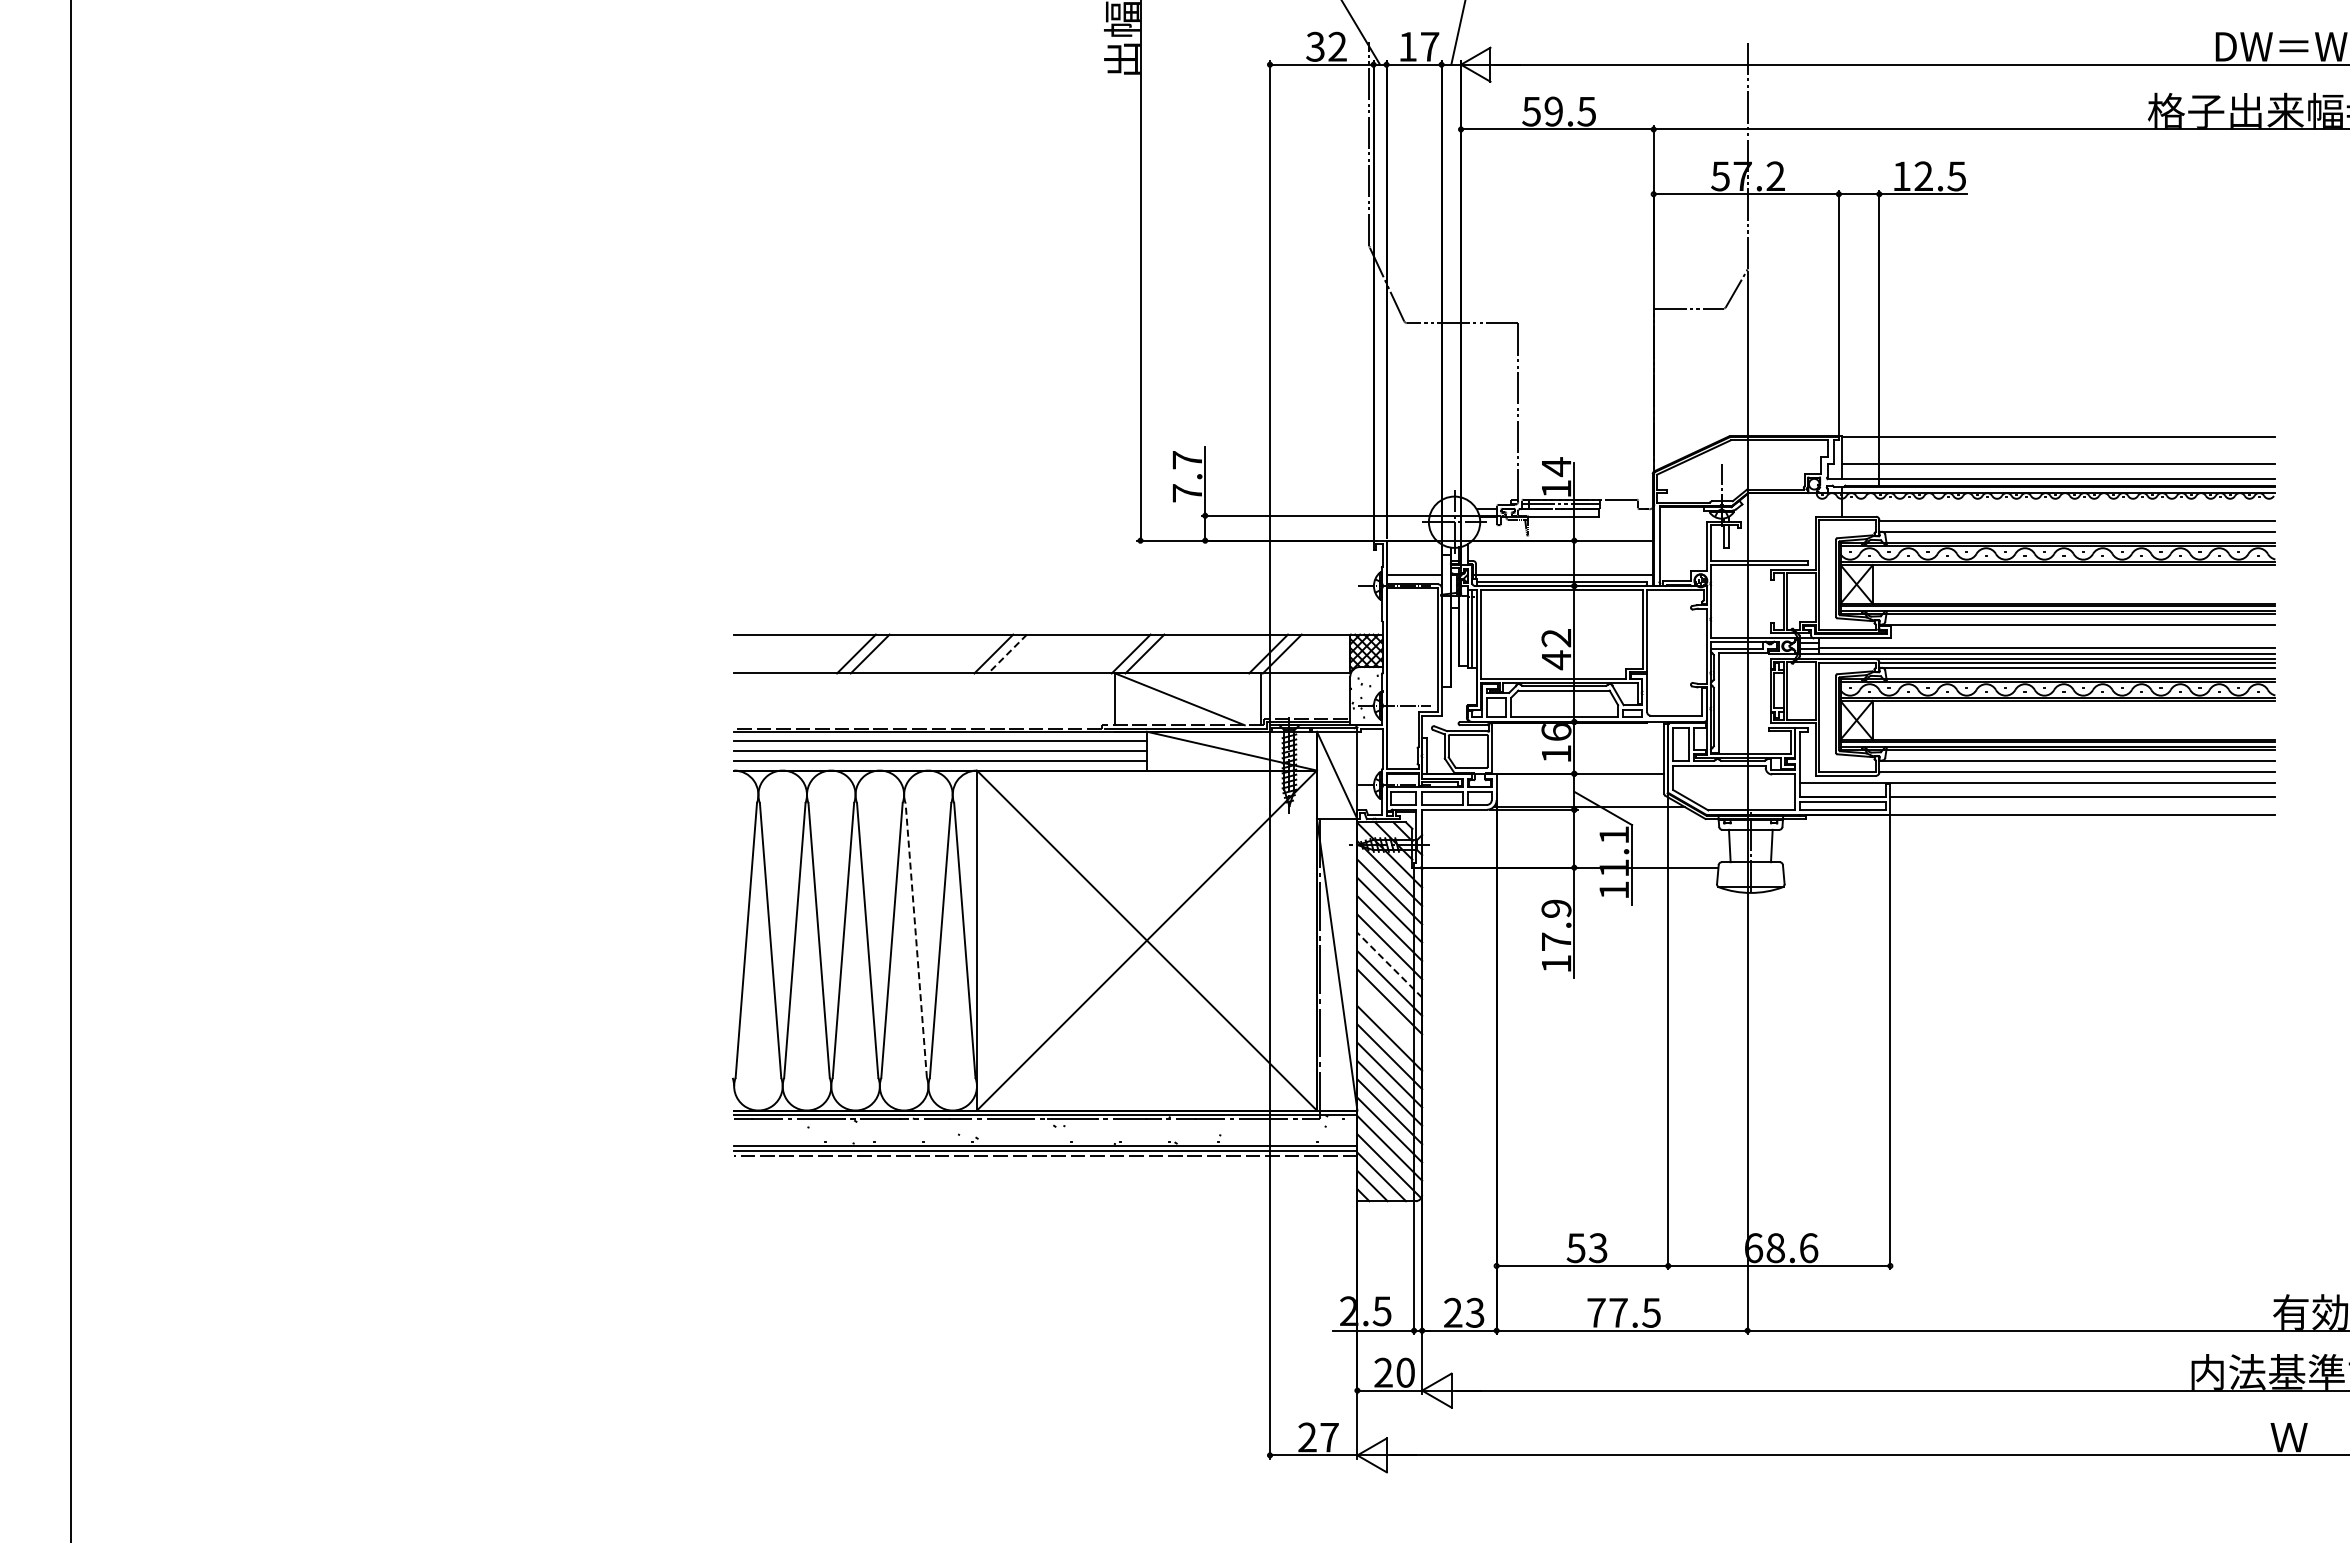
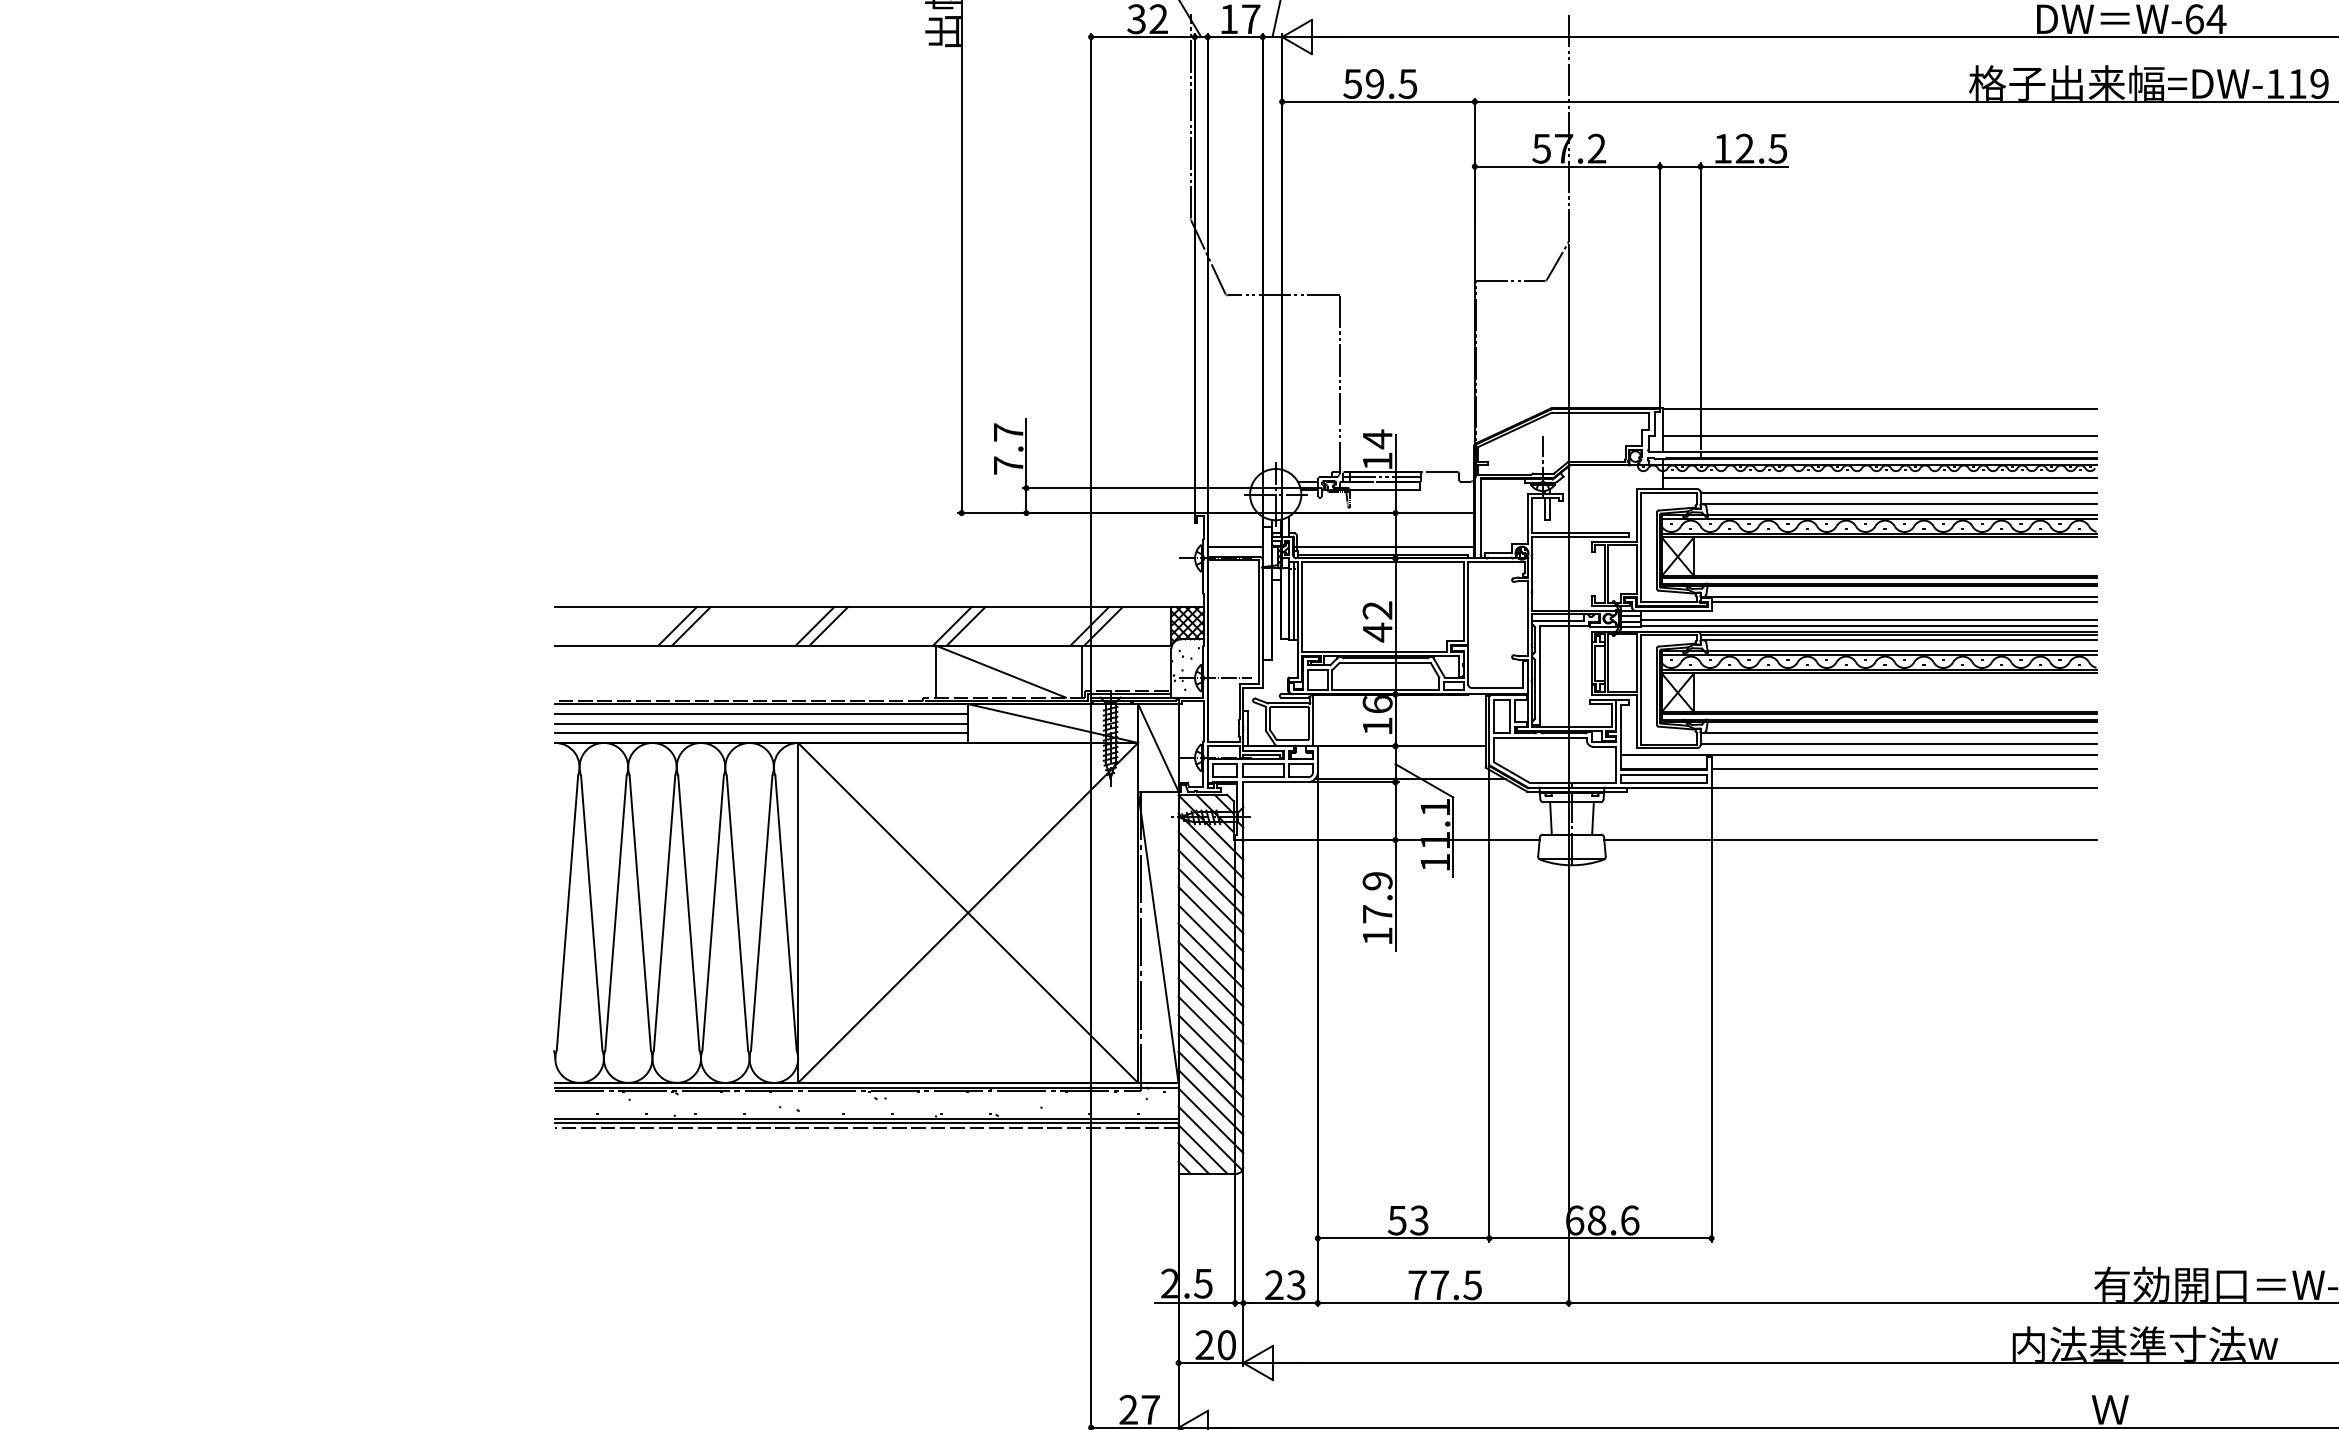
line: (2058, 505) -> (1879, 477), added
line: (2083, 629) -> (1904, 601), added
line: (1007, 654) -> (828, 626), dashed -> solid
line: (2029, 867) -> (1850, 839), added
line: (916, 940) -> (737, 912), dashed -> solid
line: (1389, 965) -> (1210, 937), dashed -> solid
line: (1389, 1019) -> (1210, 991), added

